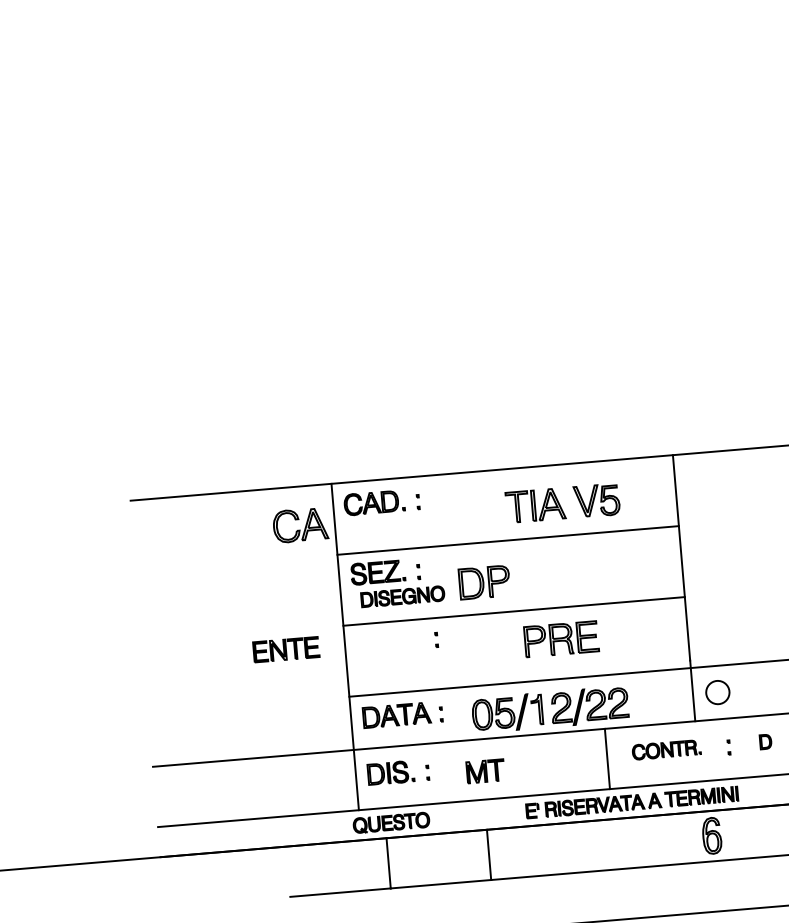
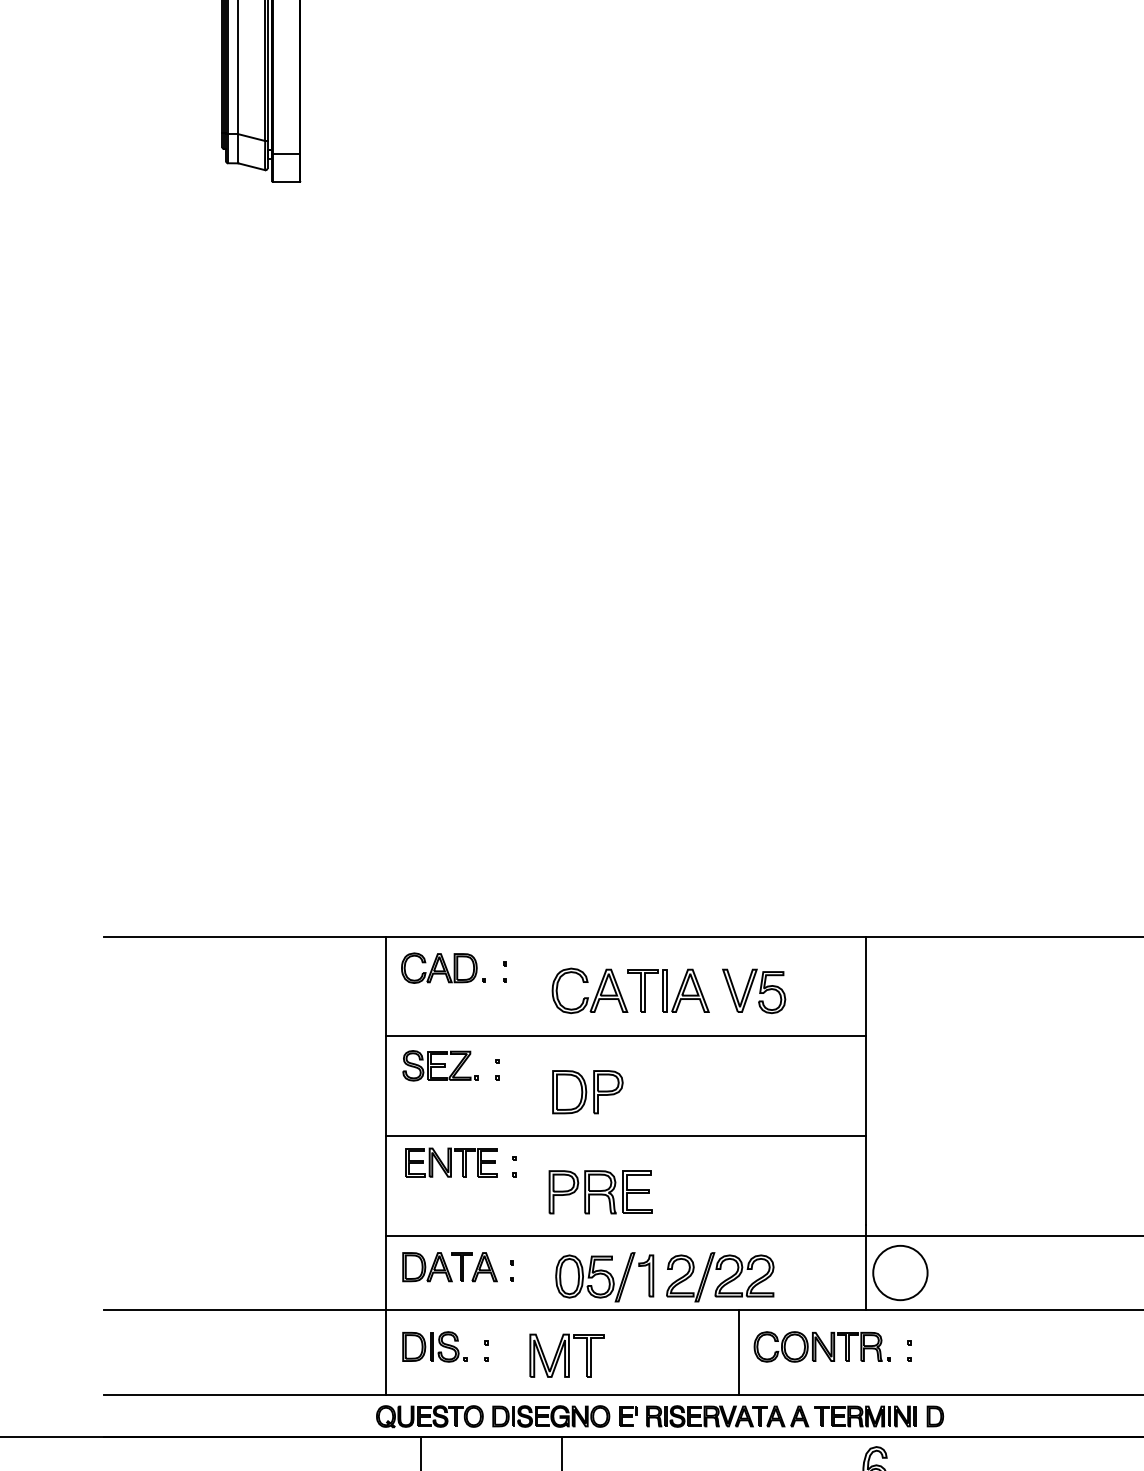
part: (299, 530) -> (588, 997), moved
part: (403, 596) -> (551, 1416), moved
part: (561, 639) -> (600, 1192), moved
part: (286, 649) -> (451, 1162), moved
circle: (717, 692) -> (900, 1272), size x1.67
part: (765, 741) -> (935, 1416), moved
part: (666, 749) -> (821, 1346), size x1.43
part: (485, 771) -> (566, 1355), size x1.43

